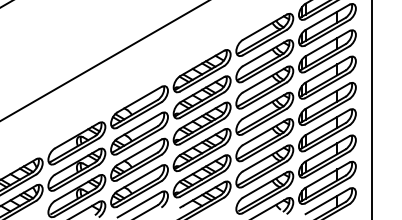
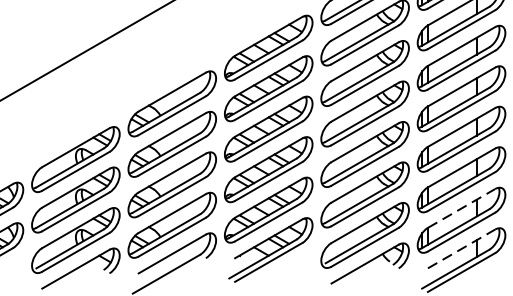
line: (327, 174) -> (461, 207), solid -> dashed
line: (327, 201) -> (461, 248), solid -> dashed

